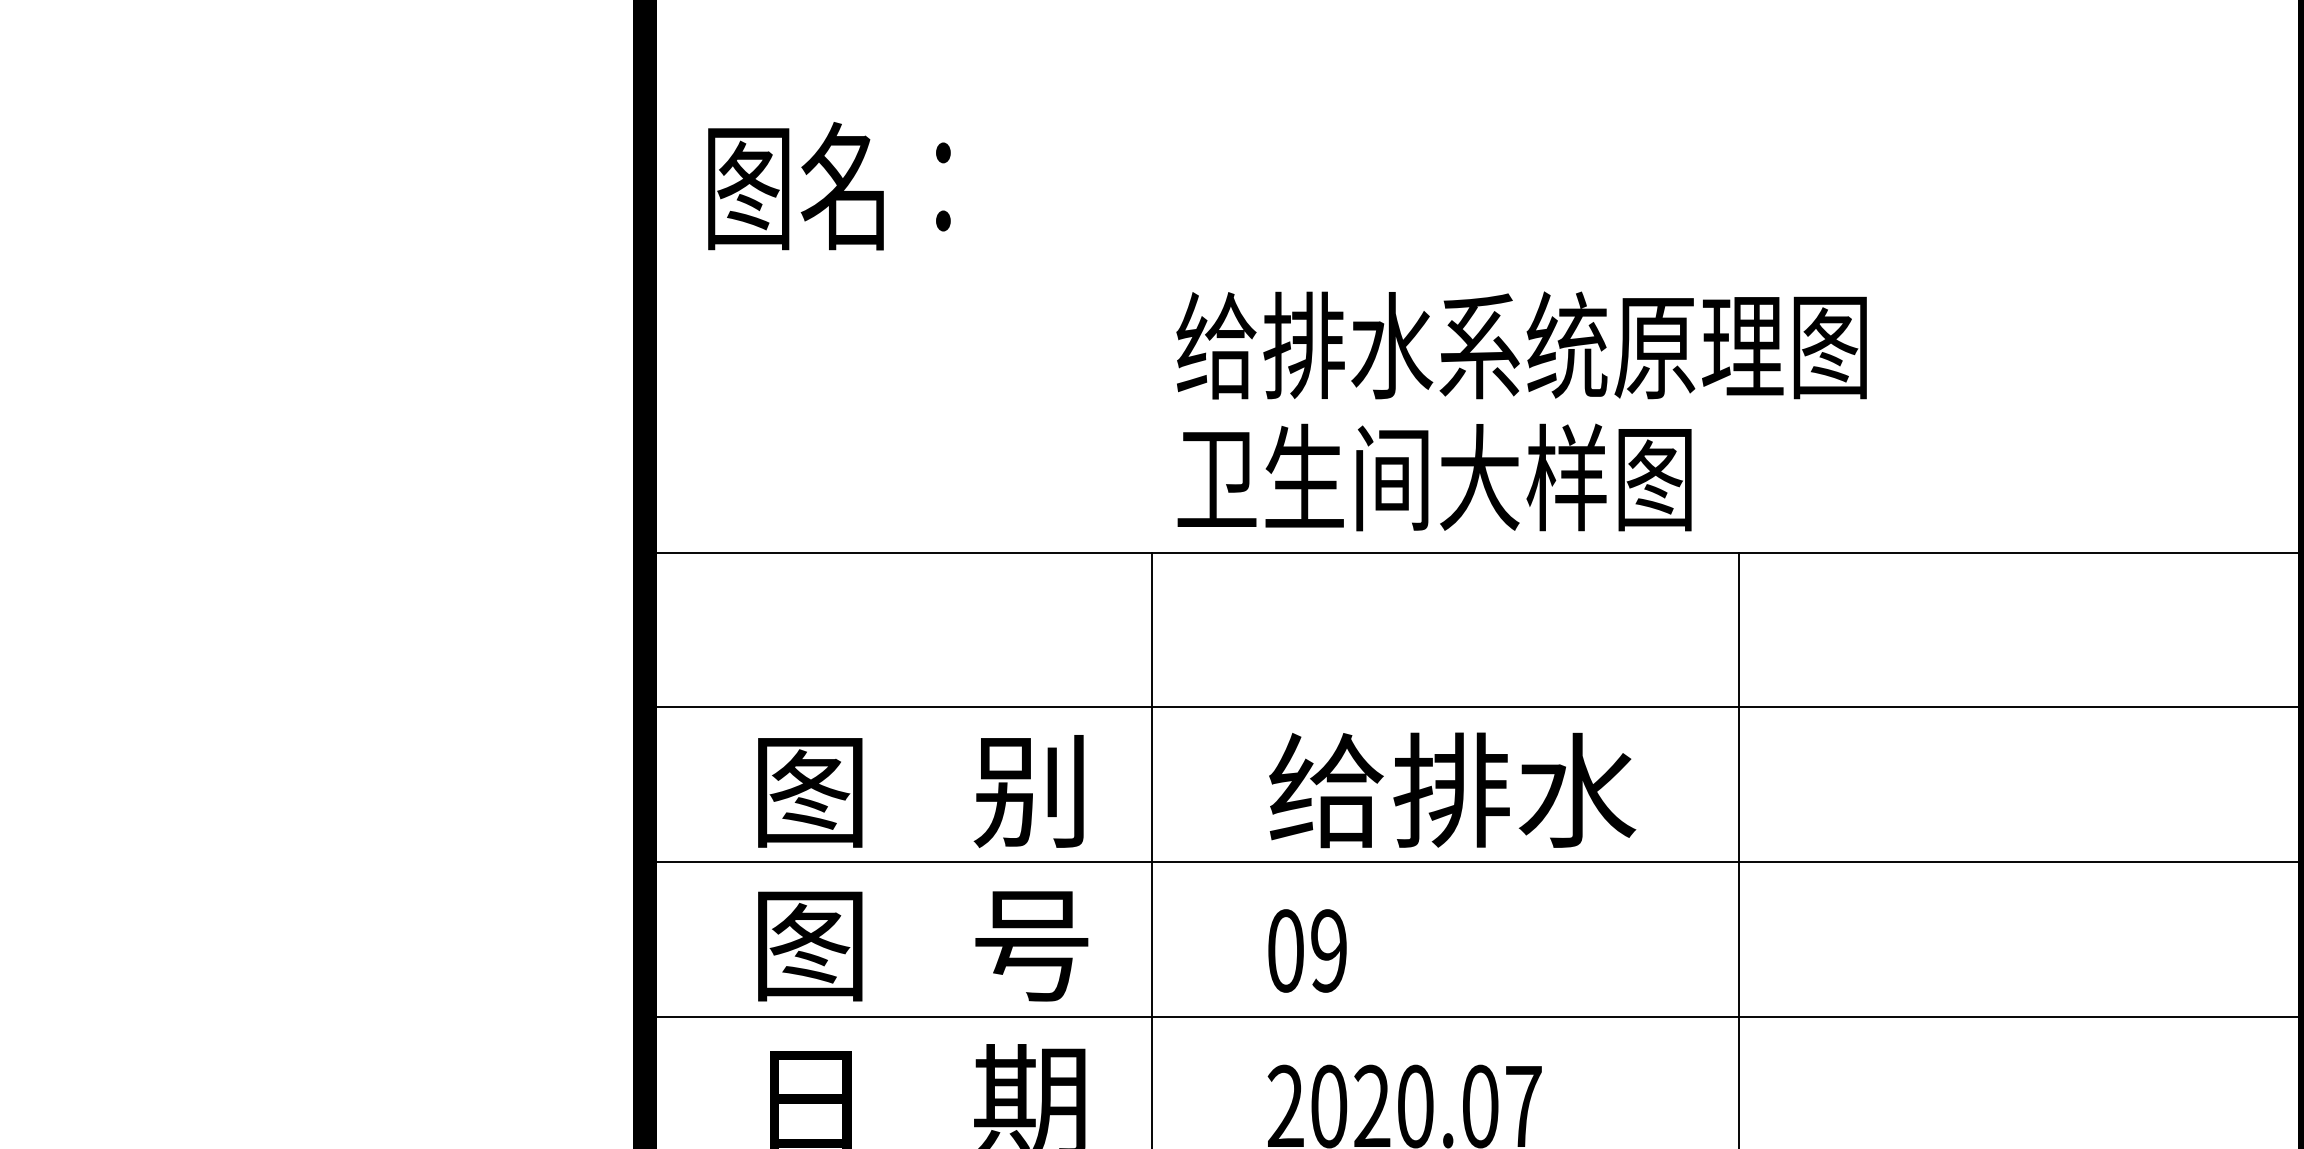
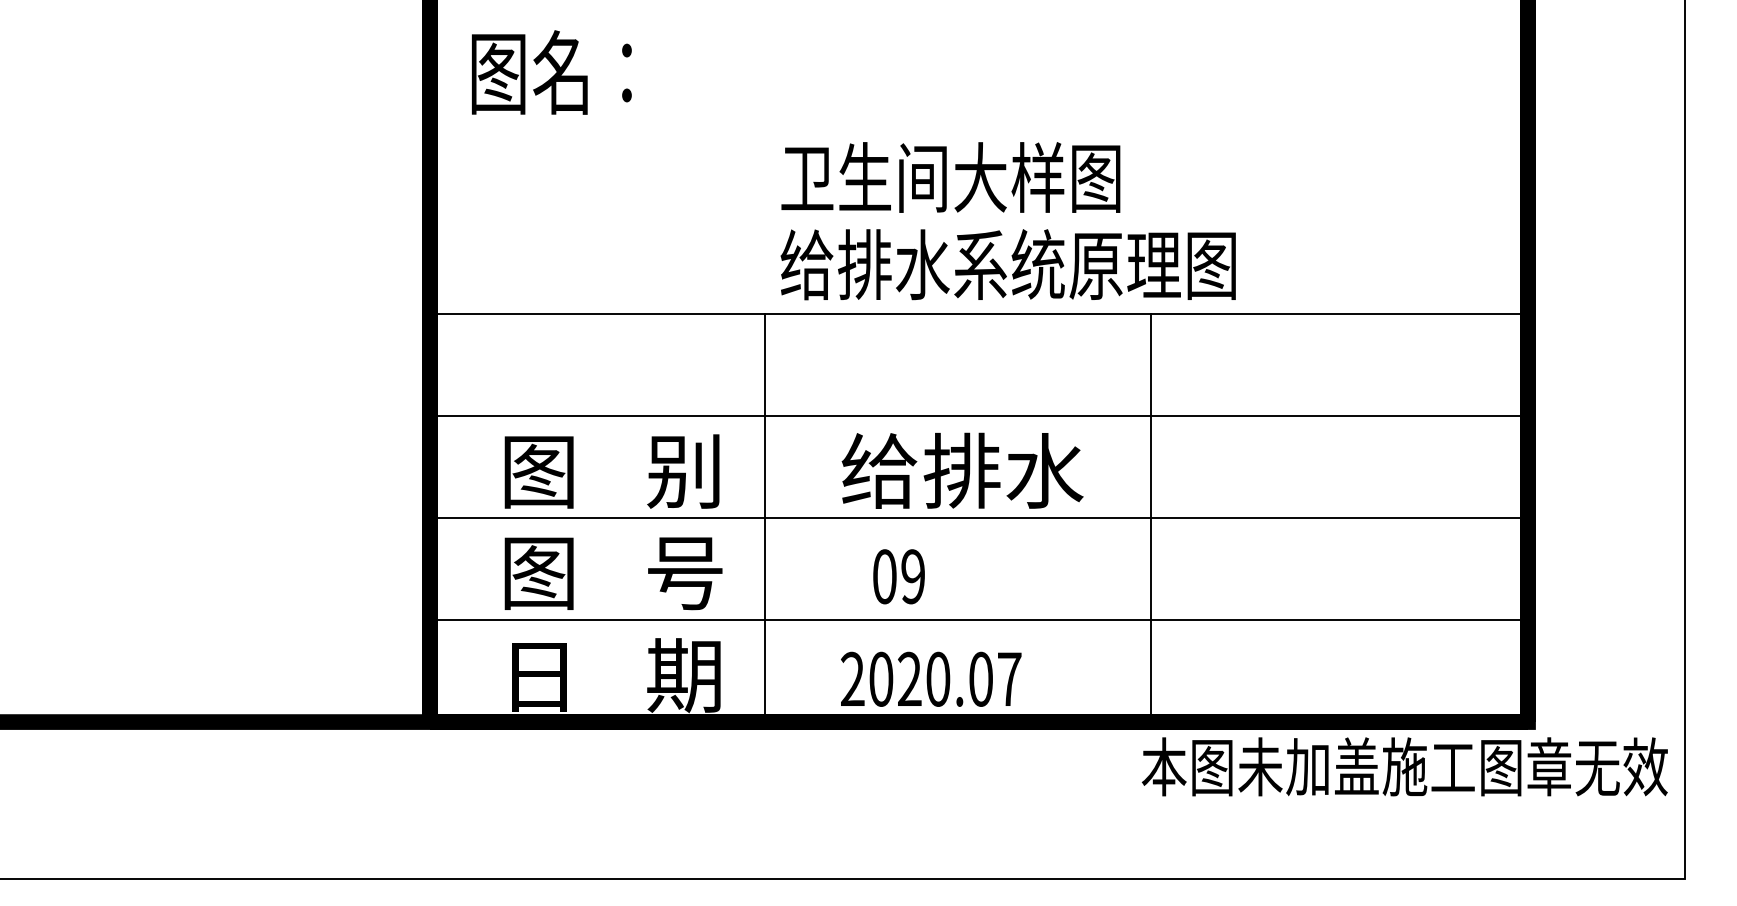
text: (1520, 345) -> (1007, 177), 给排水系统原理图 -> 卫生间大样图
text: (1520, 477) -> (1007, 264), 卫生间大样图 -> 给排水系统原理图
text: (1306, 950) -> (898, 576), moved

